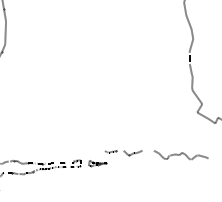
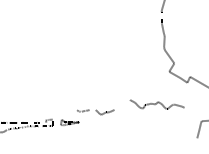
curve: (180, 155) -> (156, 104), moved

